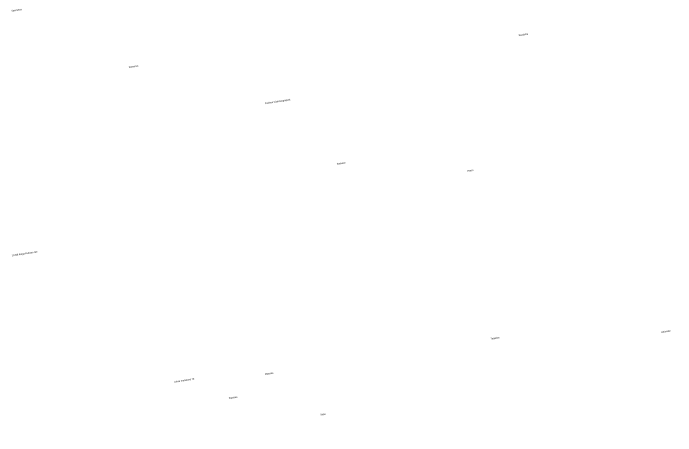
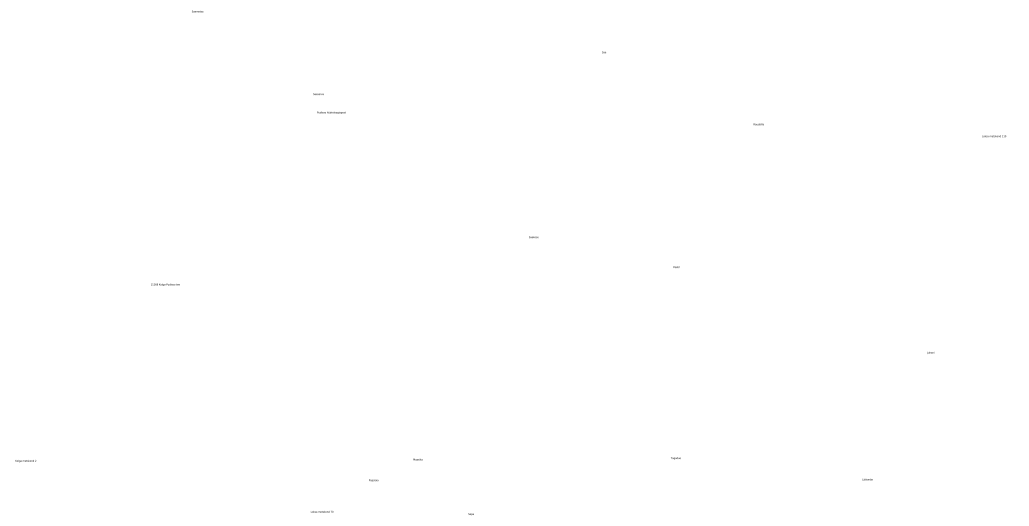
text: (277, 101) -> (331, 112), moved
text: (184, 379) -> (322, 511), moved

